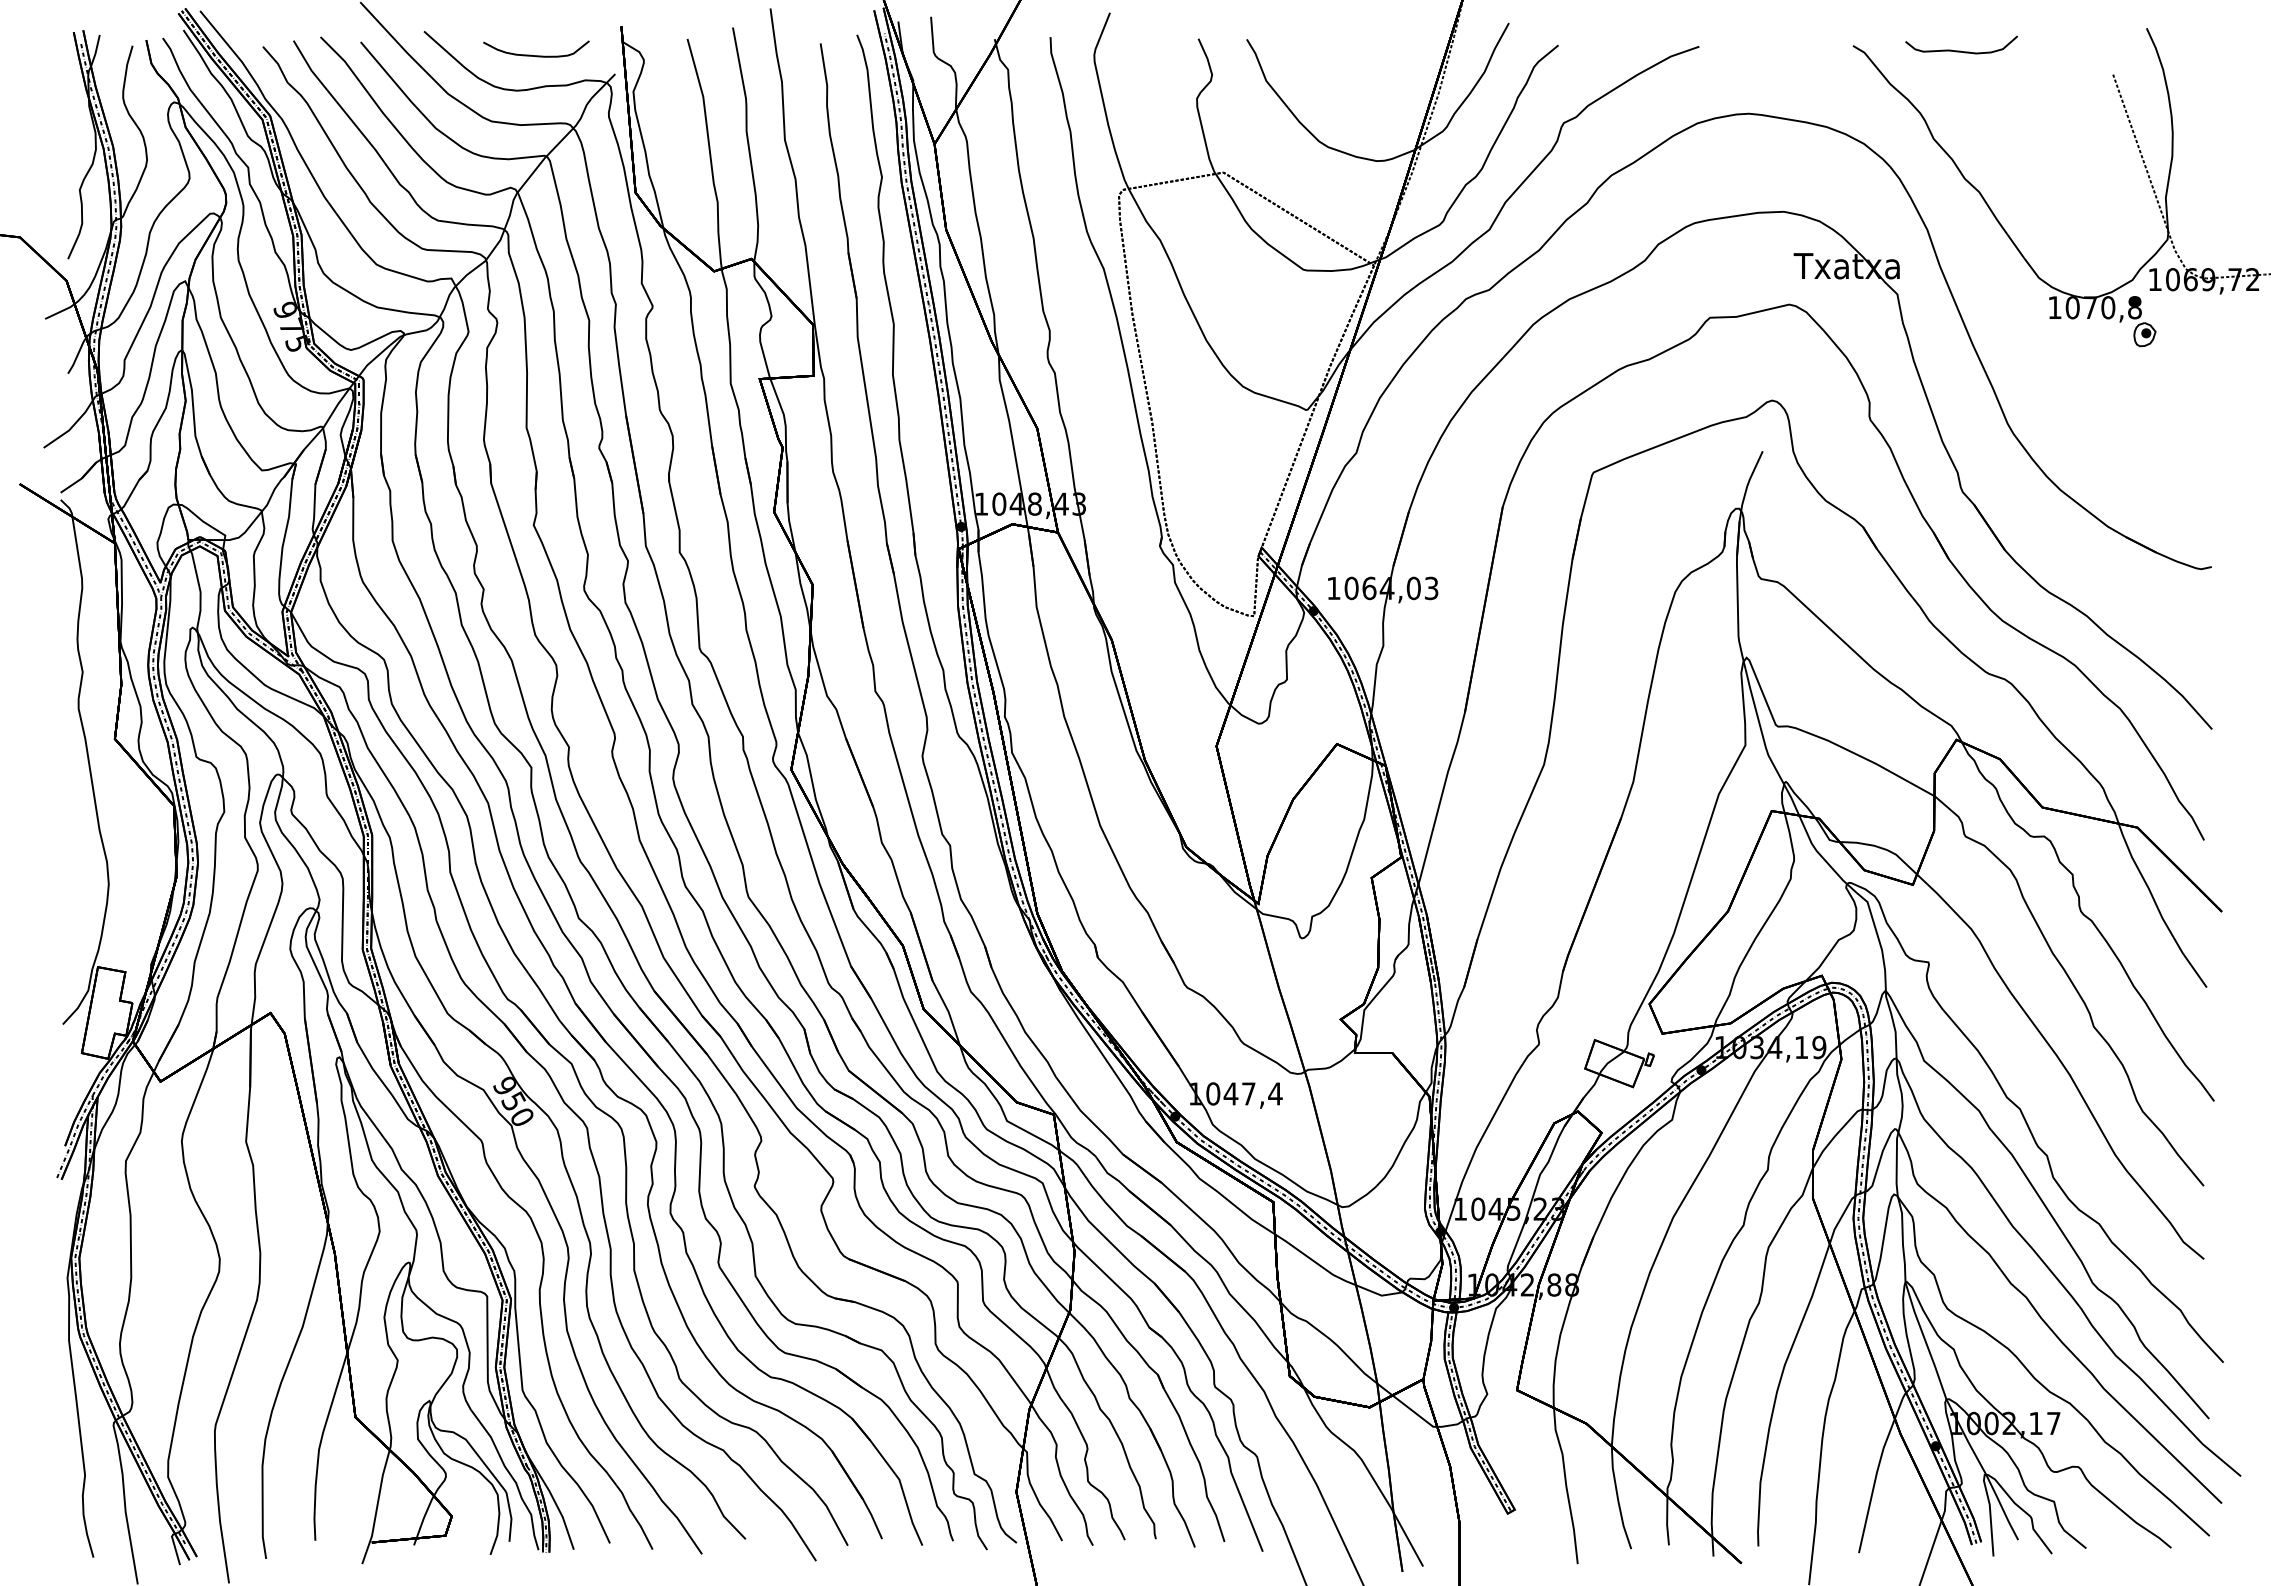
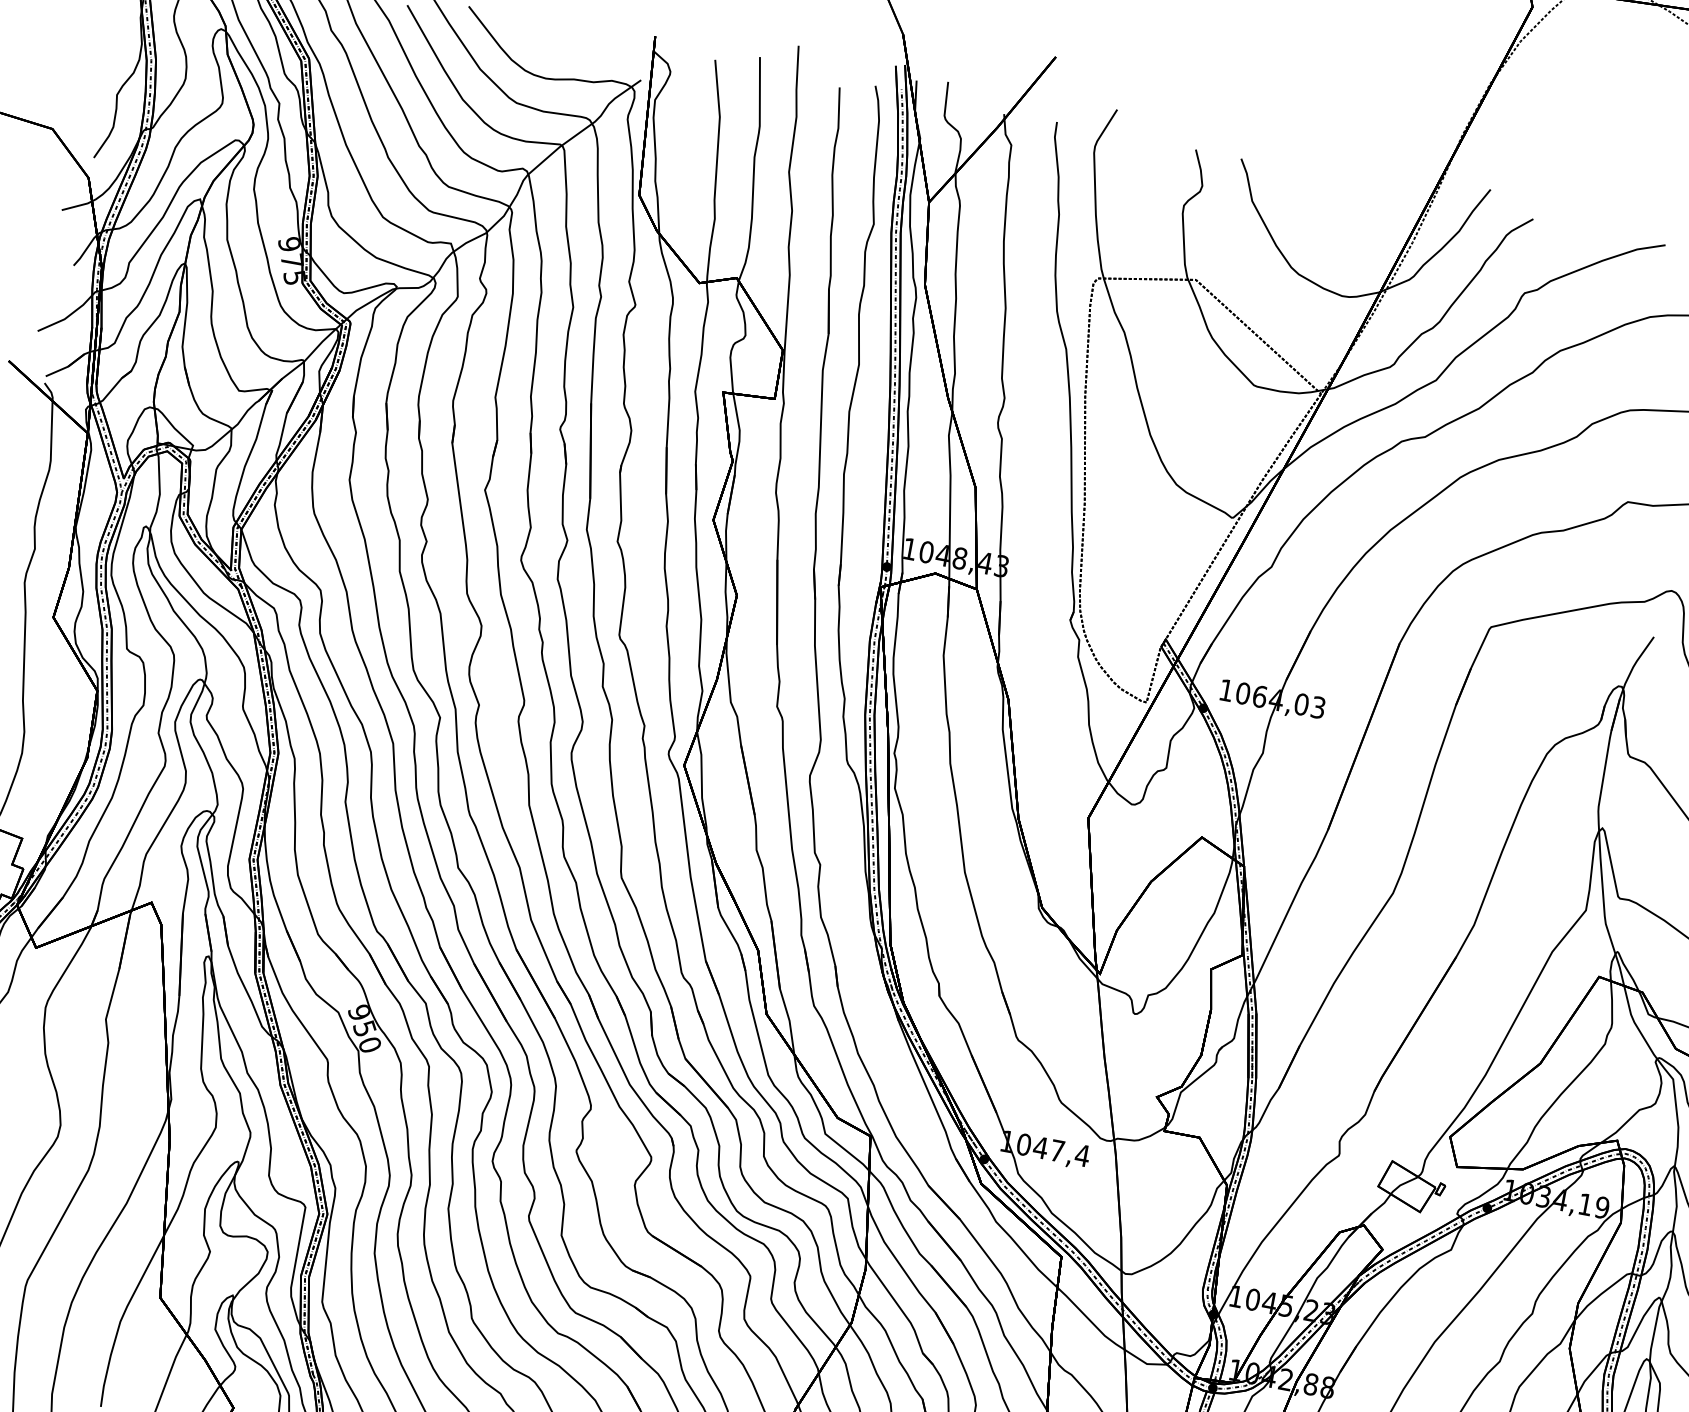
curve: (536, 55) -> (570, 48), removed

